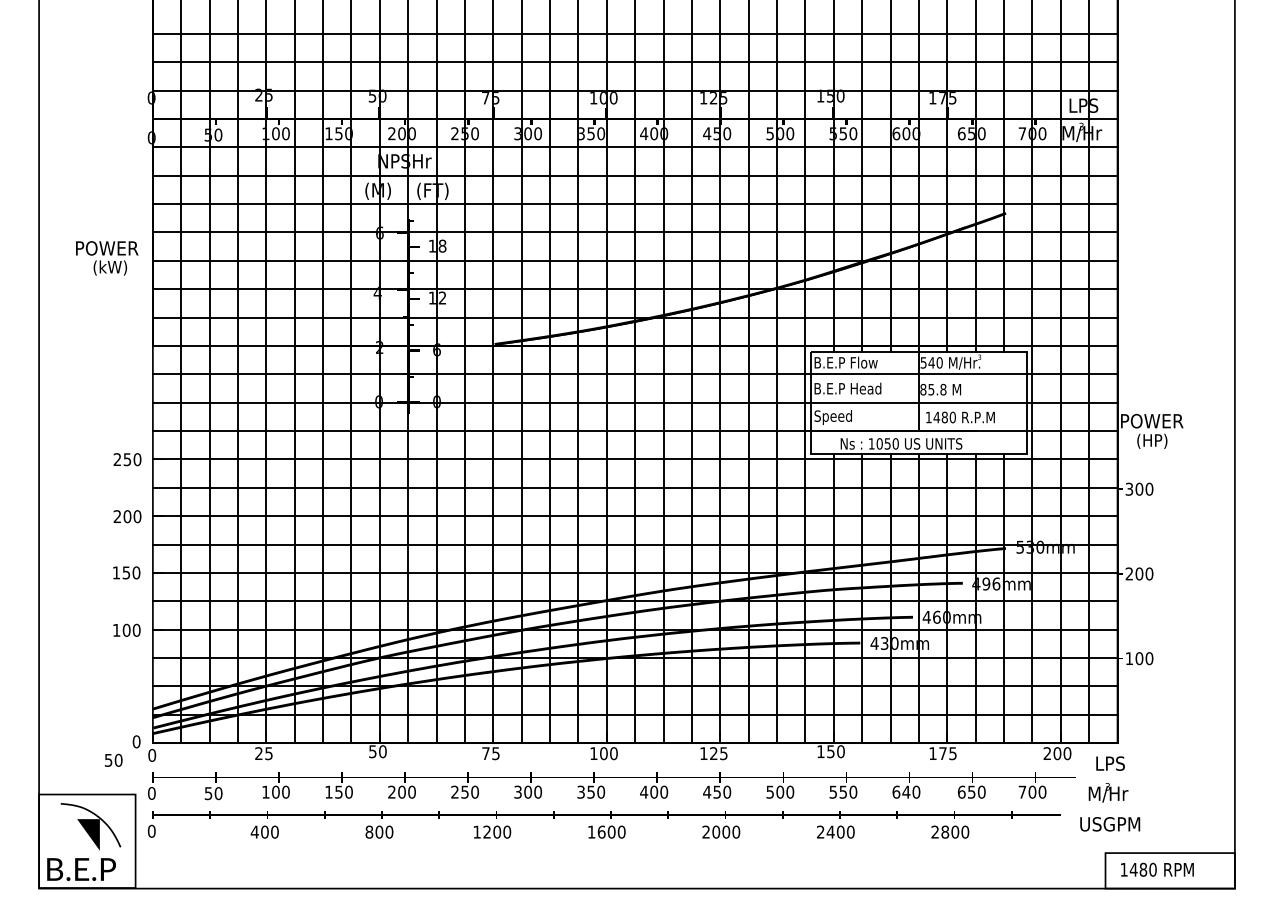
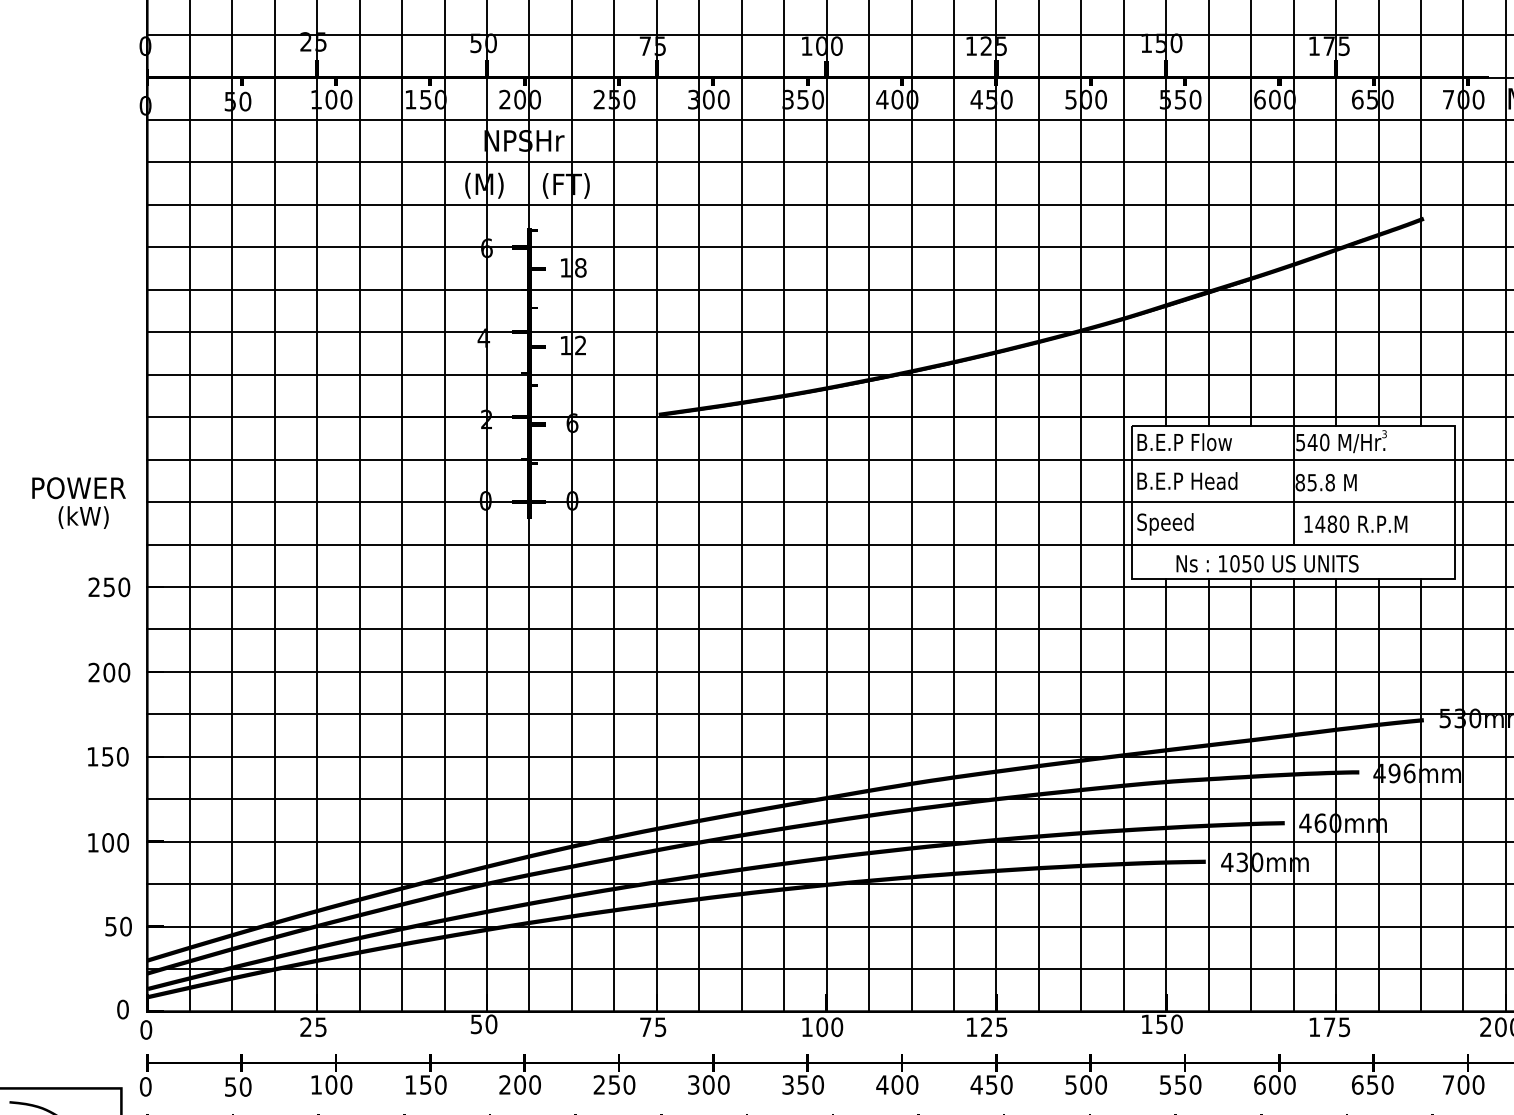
text: (107, 258) -> (79, 503), moved
text: (113, 759) -> (118, 925), moved
text: (906, 791) -> (1275, 1083), 640 -> 600

